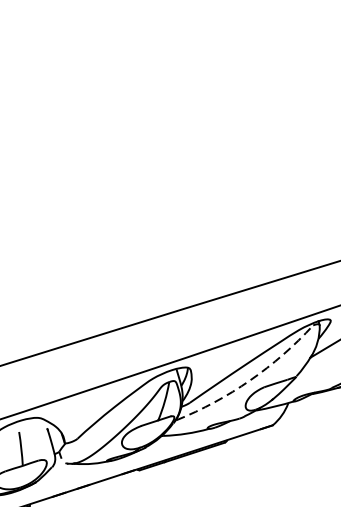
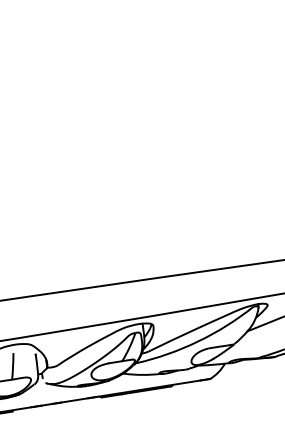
arc: (250, 380) -> (198, 341), dashed -> solid

